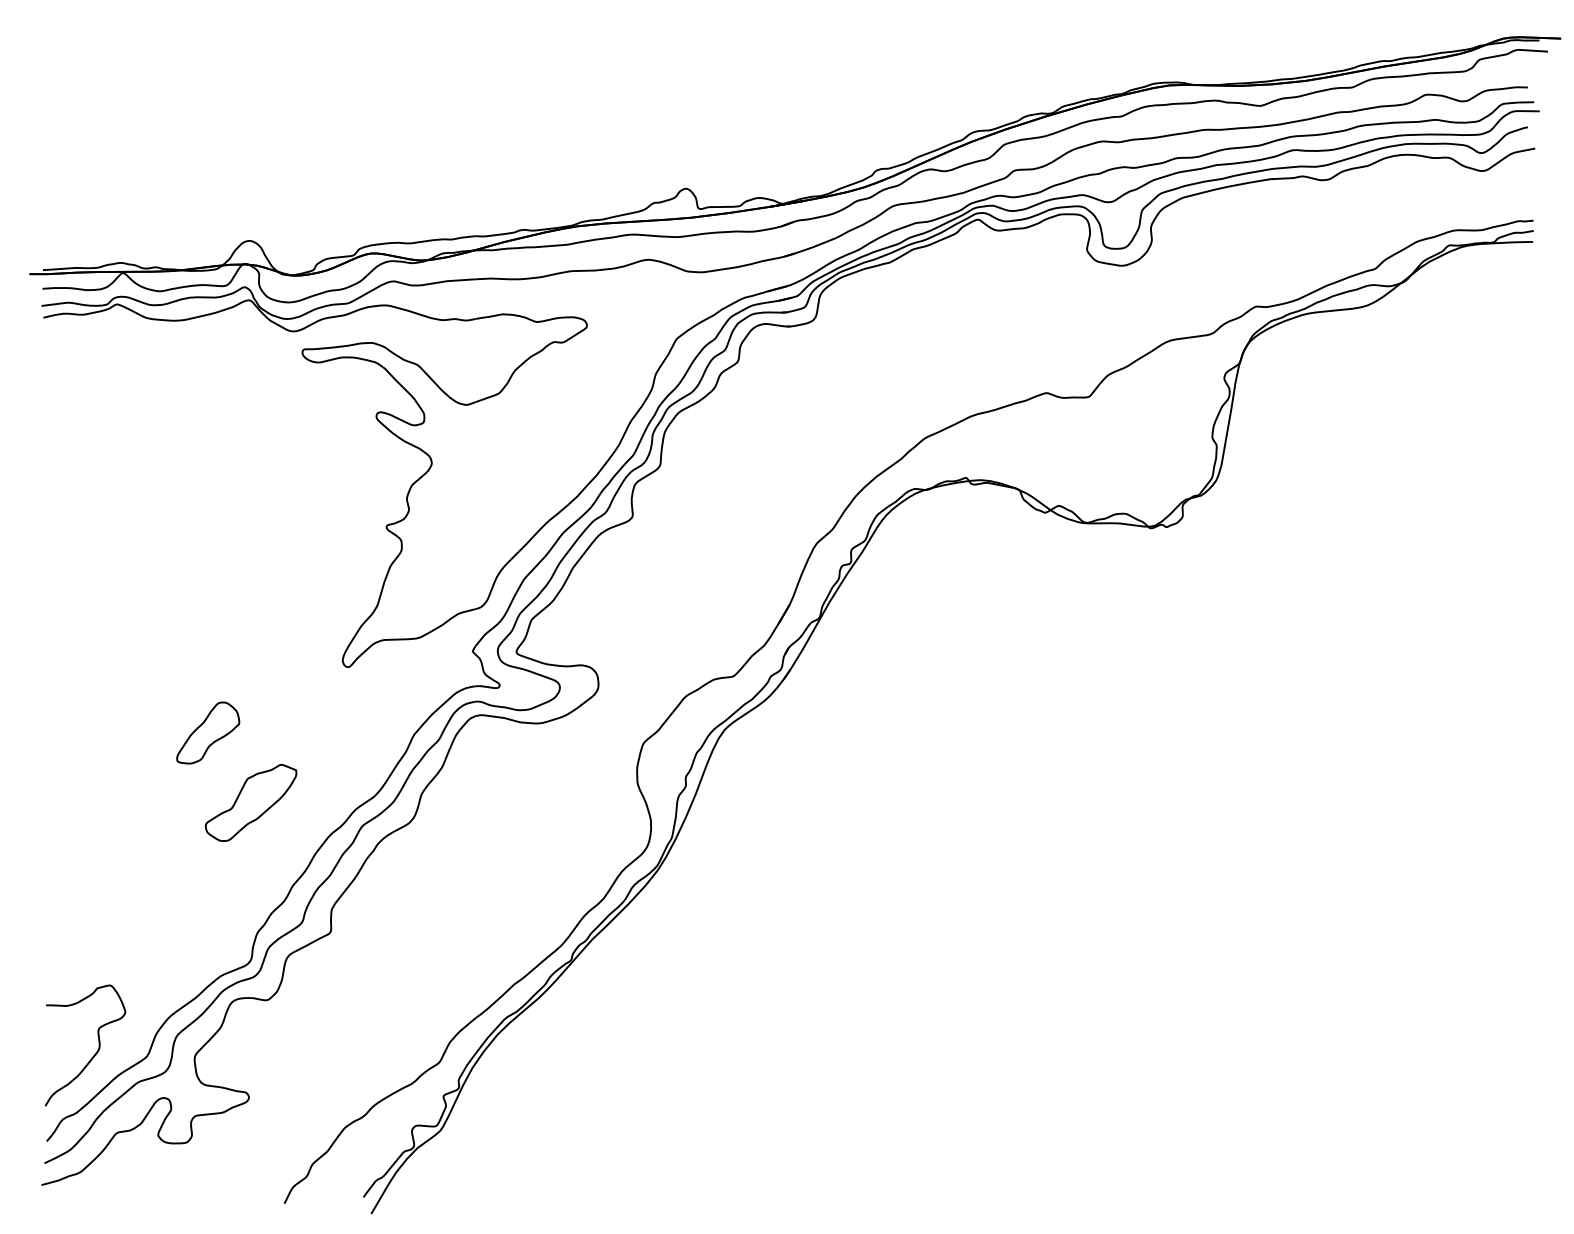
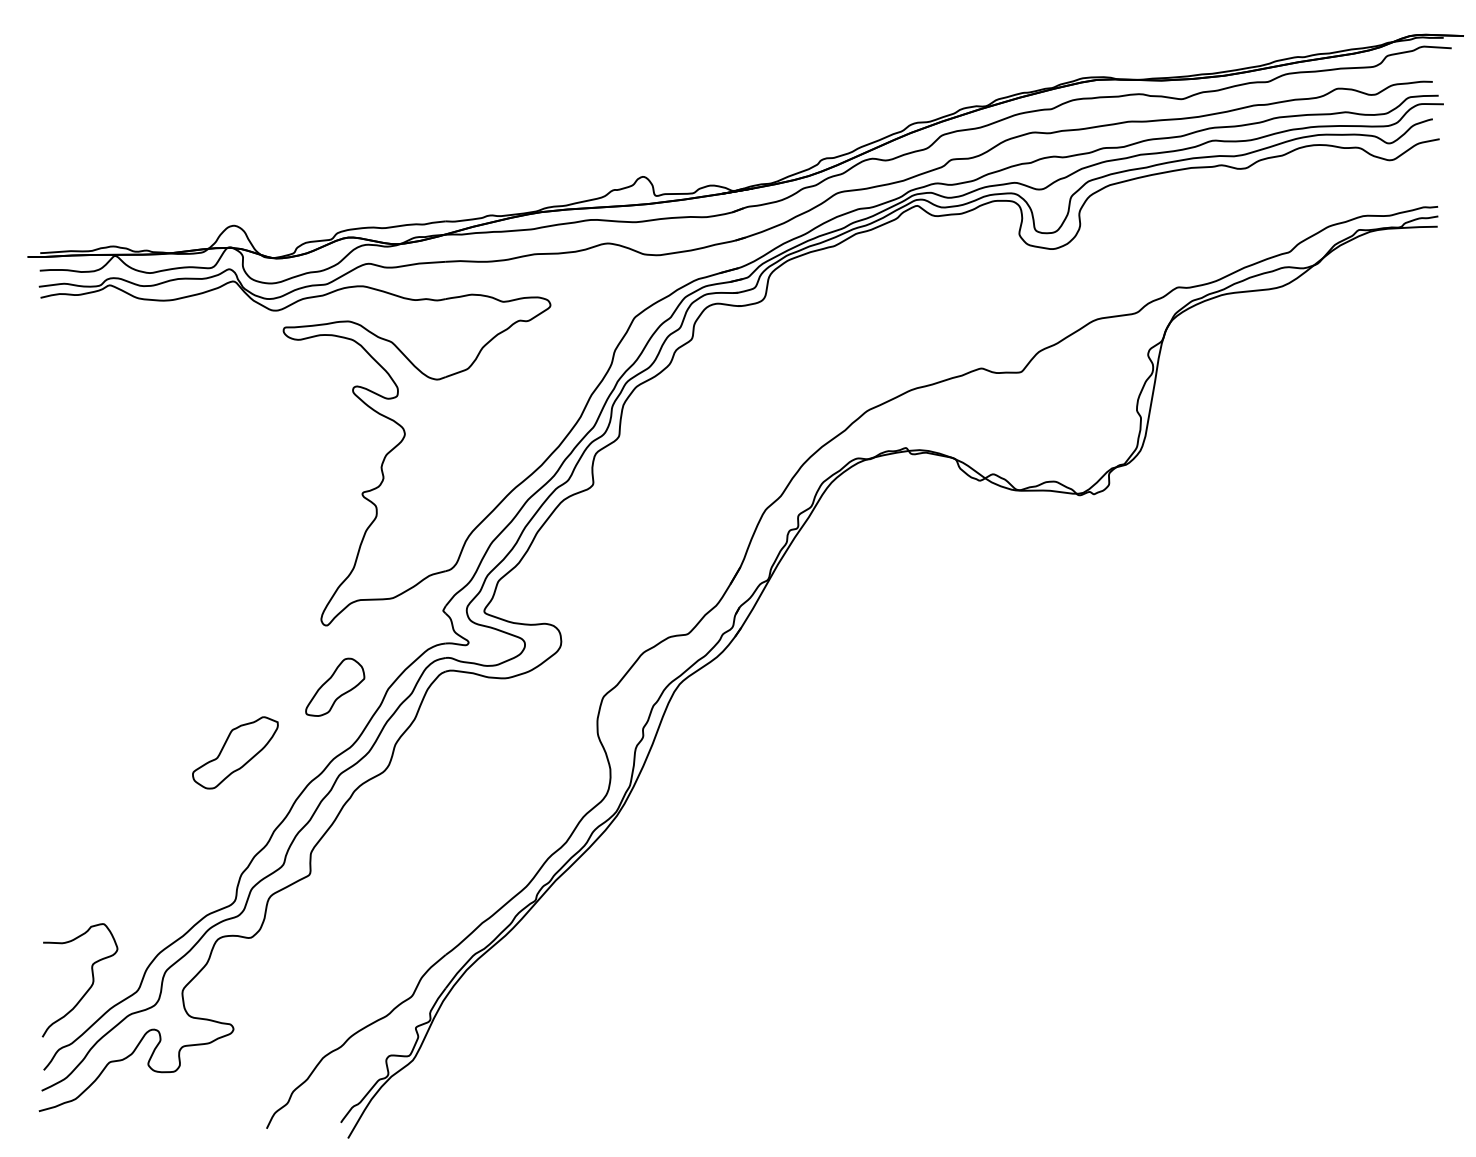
part: (208, 732) -> (335, 686), moved

